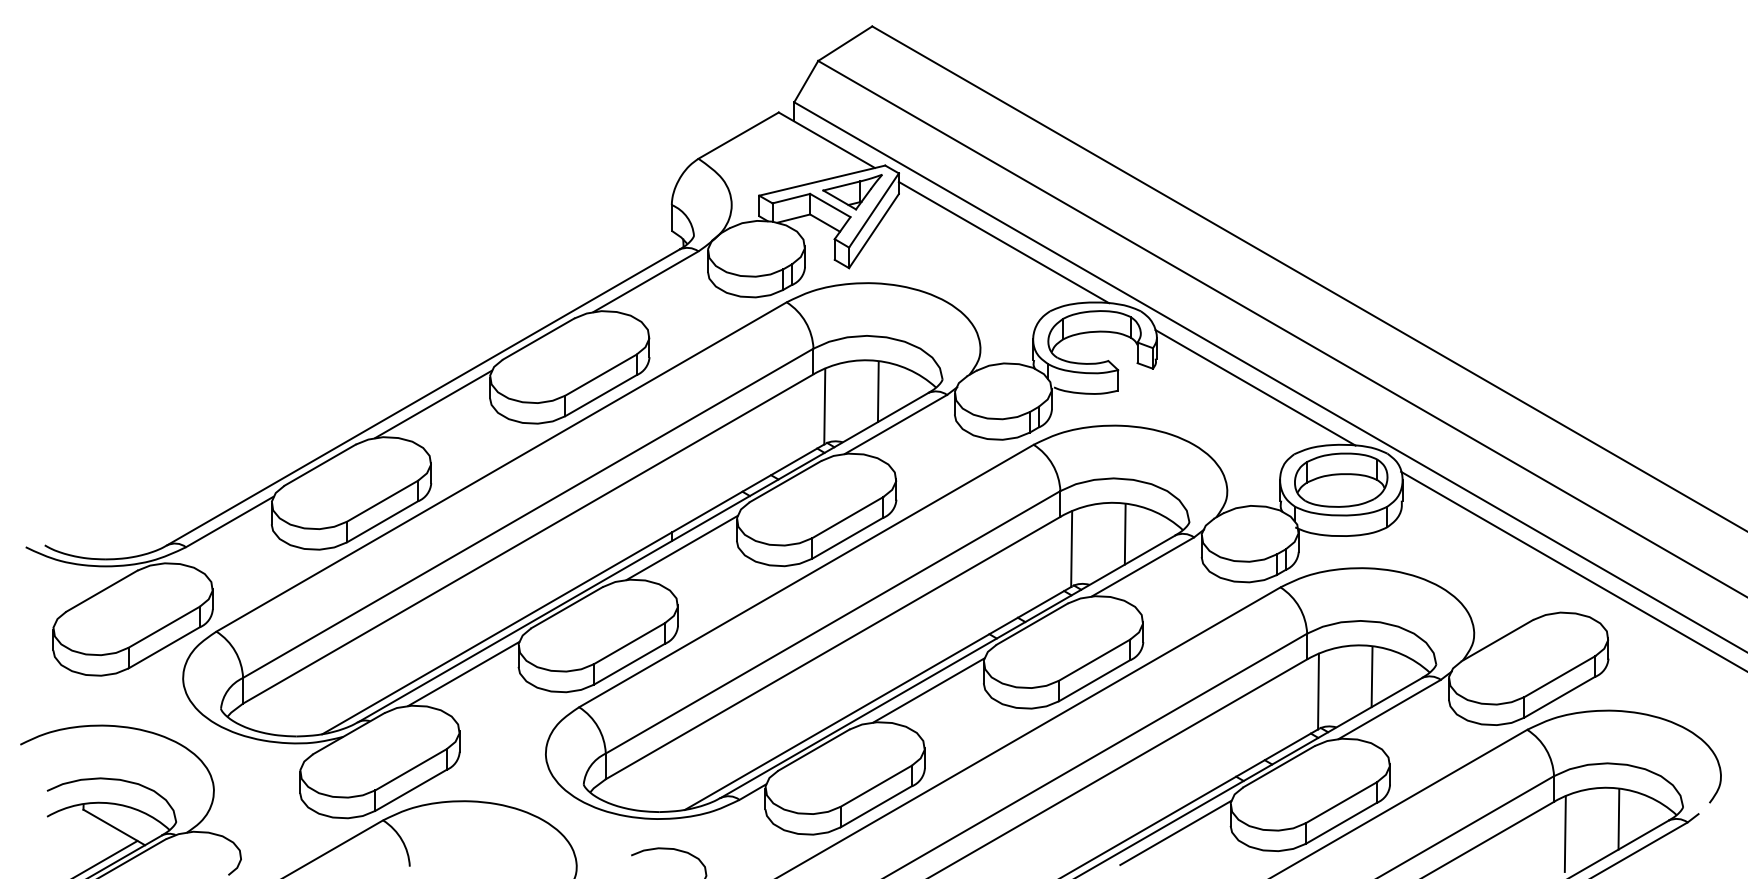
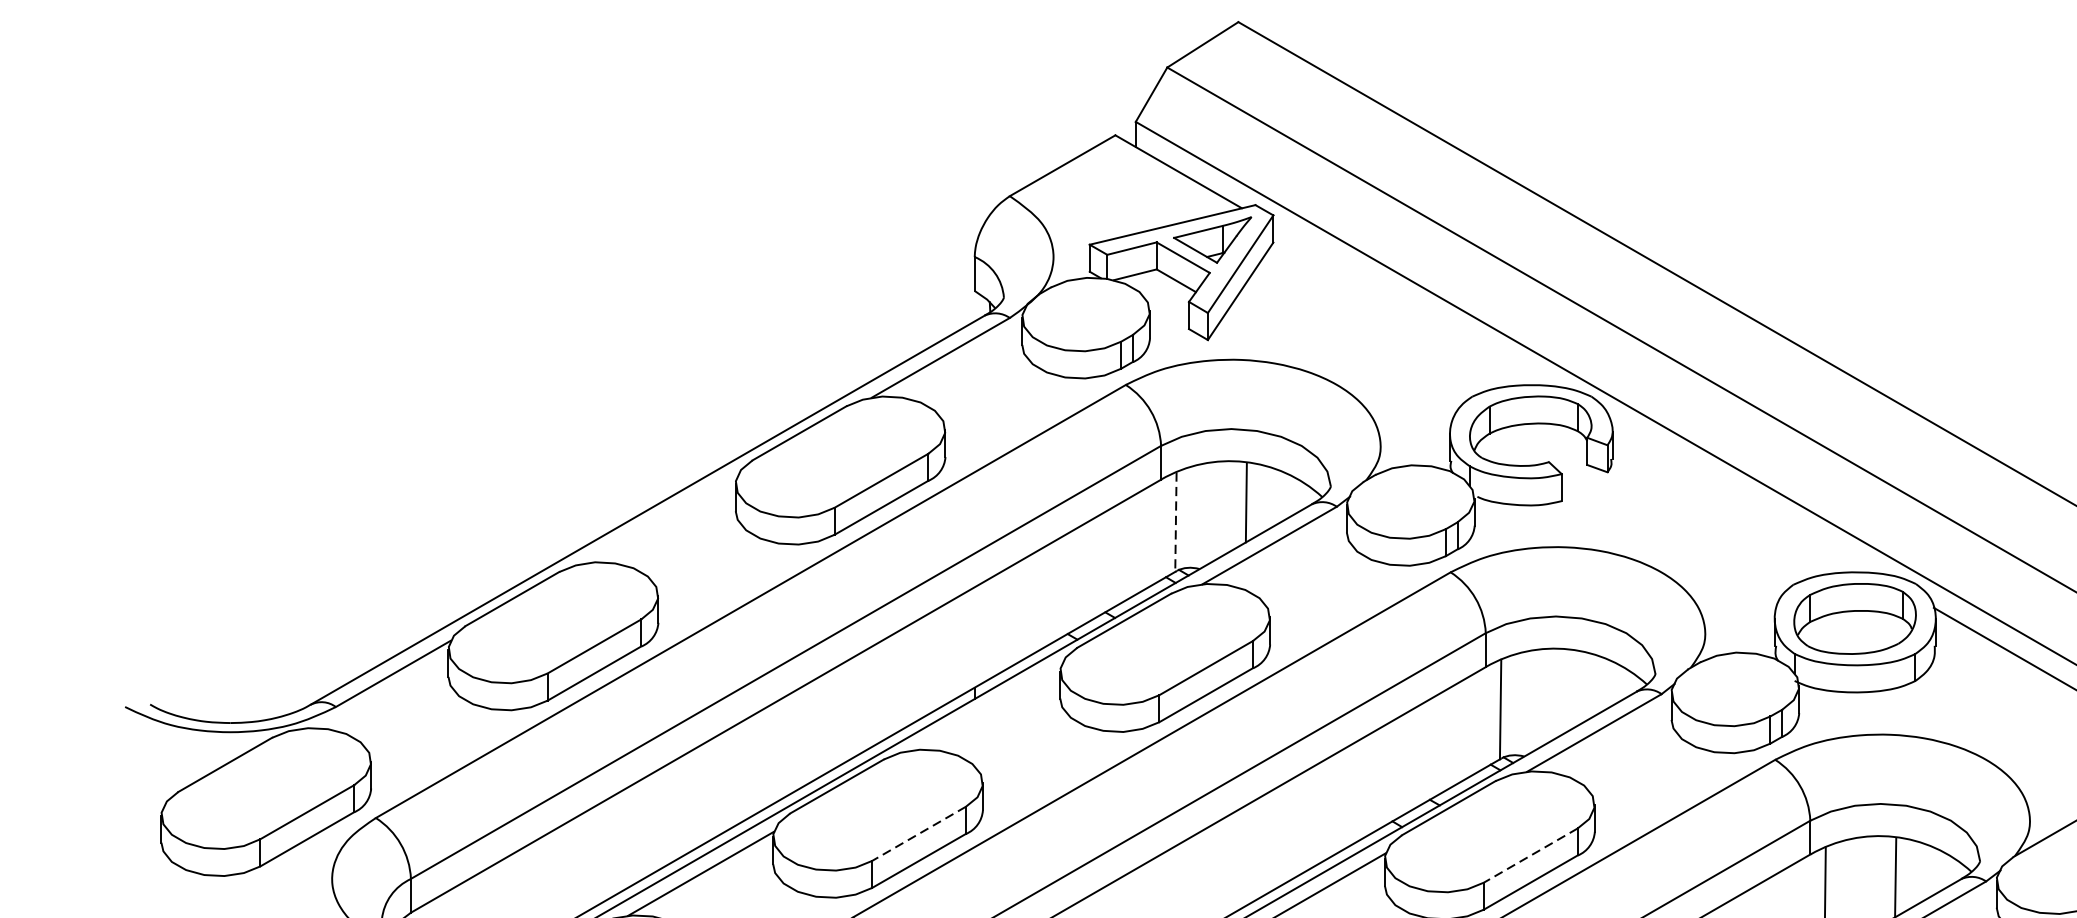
line: (1003, 242) -> (1410, 306), removed
line: (1255, 387) -> (1742, 496), removed
line: (433, 404) -> (661, 519), removed
line: (824, 406) -> (1175, 521), solid -> dashed
line: (1124, 534) -> (1570, 690), removed
line: (681, 547) -> (987, 707), removed
line: (629, 643) -> (919, 833), solid -> dashed
line: (1094, 660) -> (1530, 855), solid -> dashed

